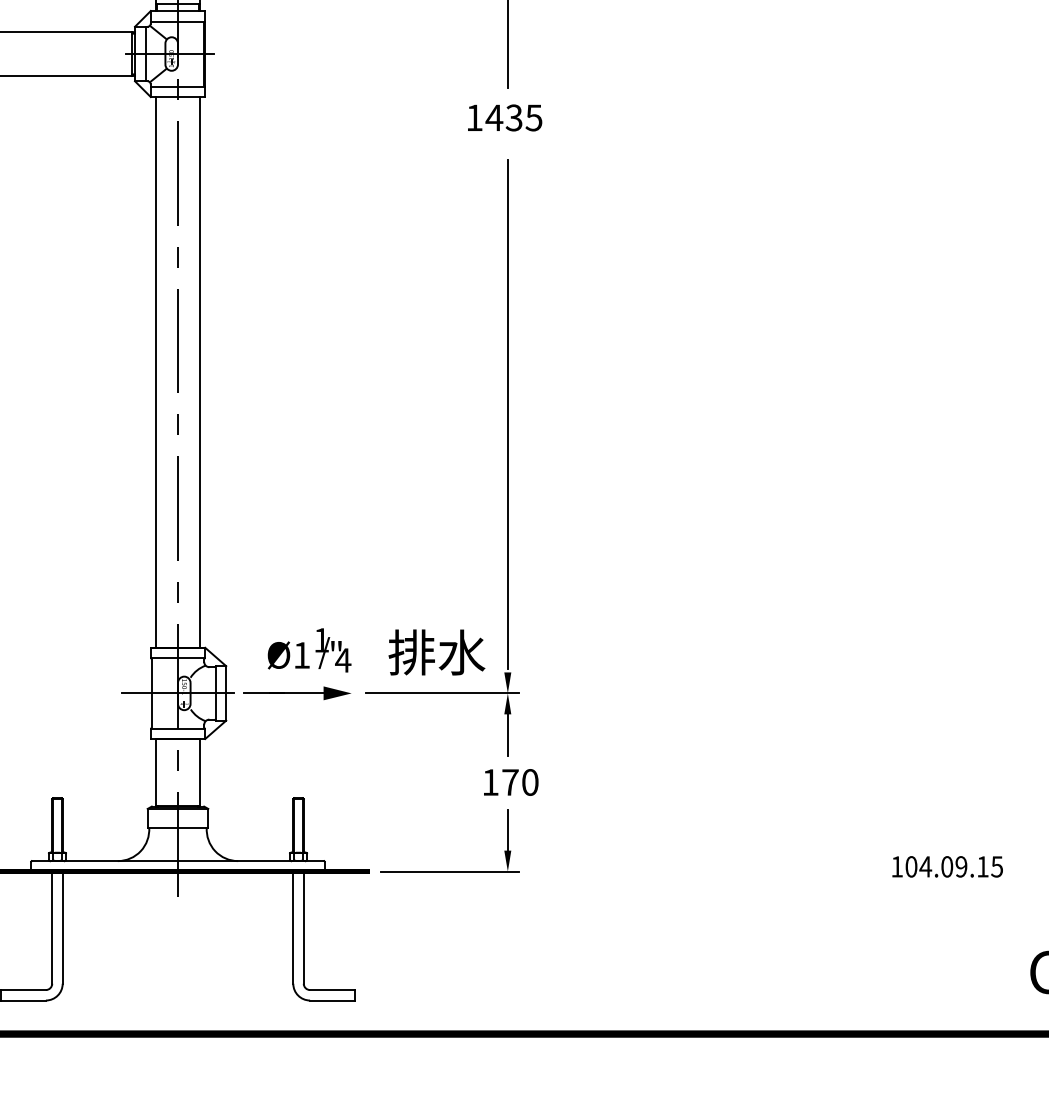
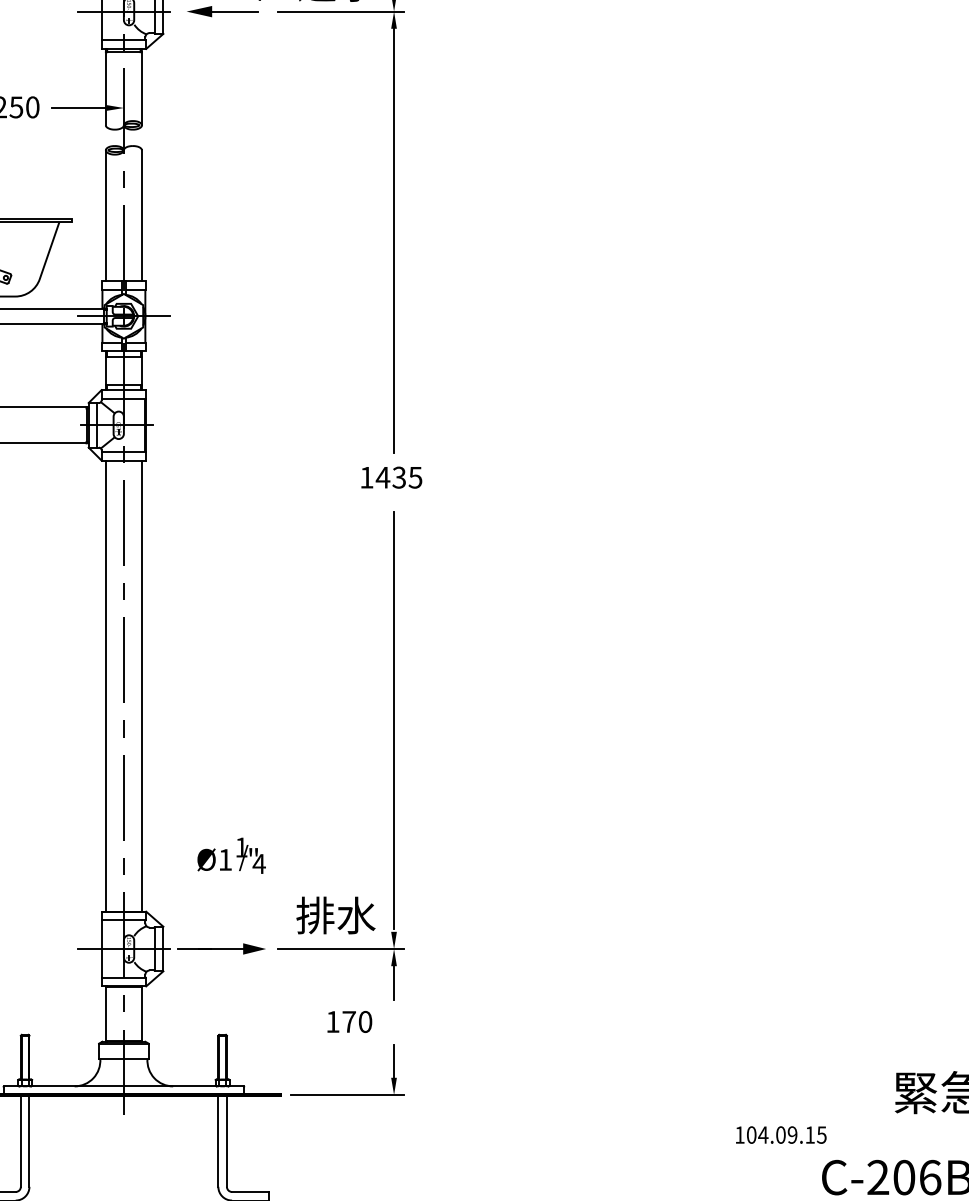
text: (309, 650) -> (231, 855), moved
text: (510, 781) -> (349, 1021), moved
text: (947, 866) -> (781, 1134), moved

